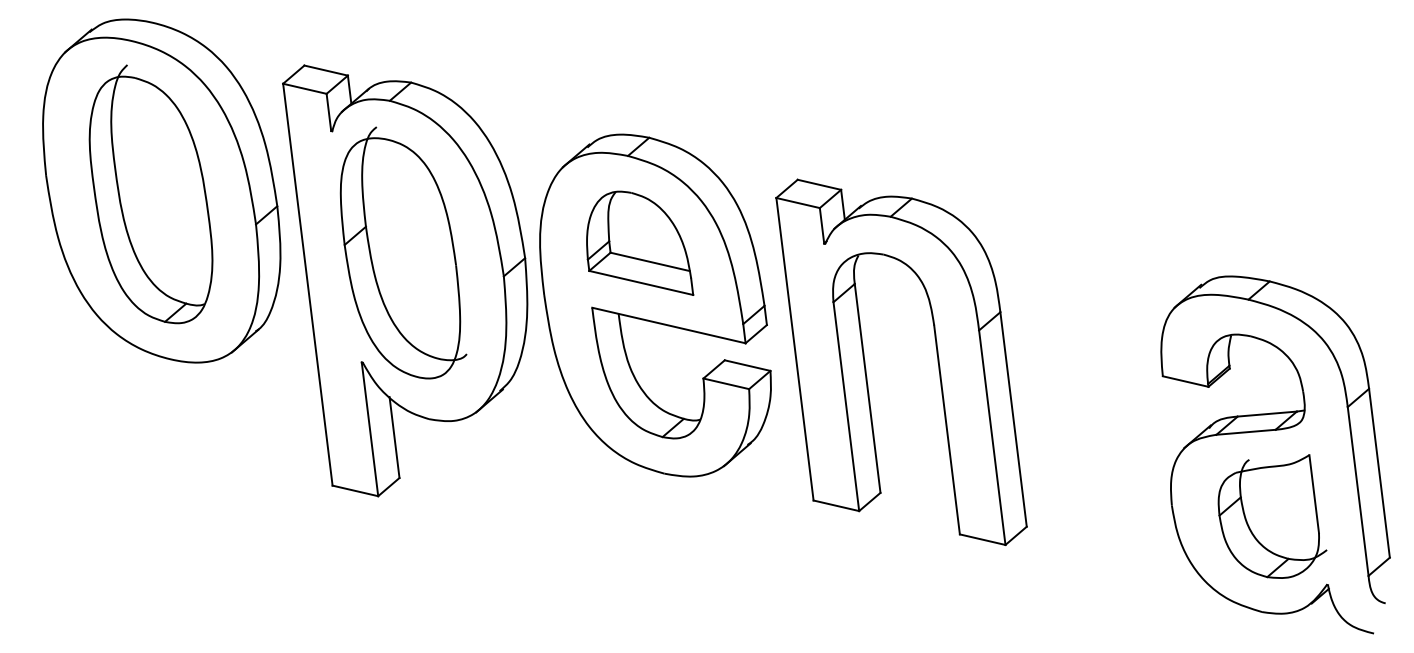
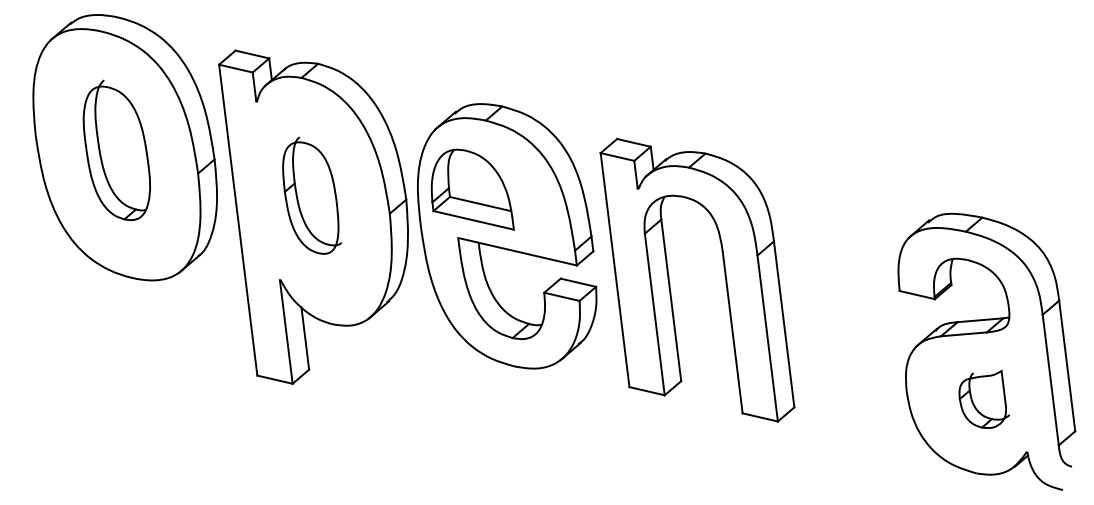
part: (150, 194) -> (116, 150), size x0.7
part: (640, 242) -> (473, 189), moved
part: (403, 252) -> (312, 195), size x0.6
part: (1272, 516) -> (984, 399), size x0.6

